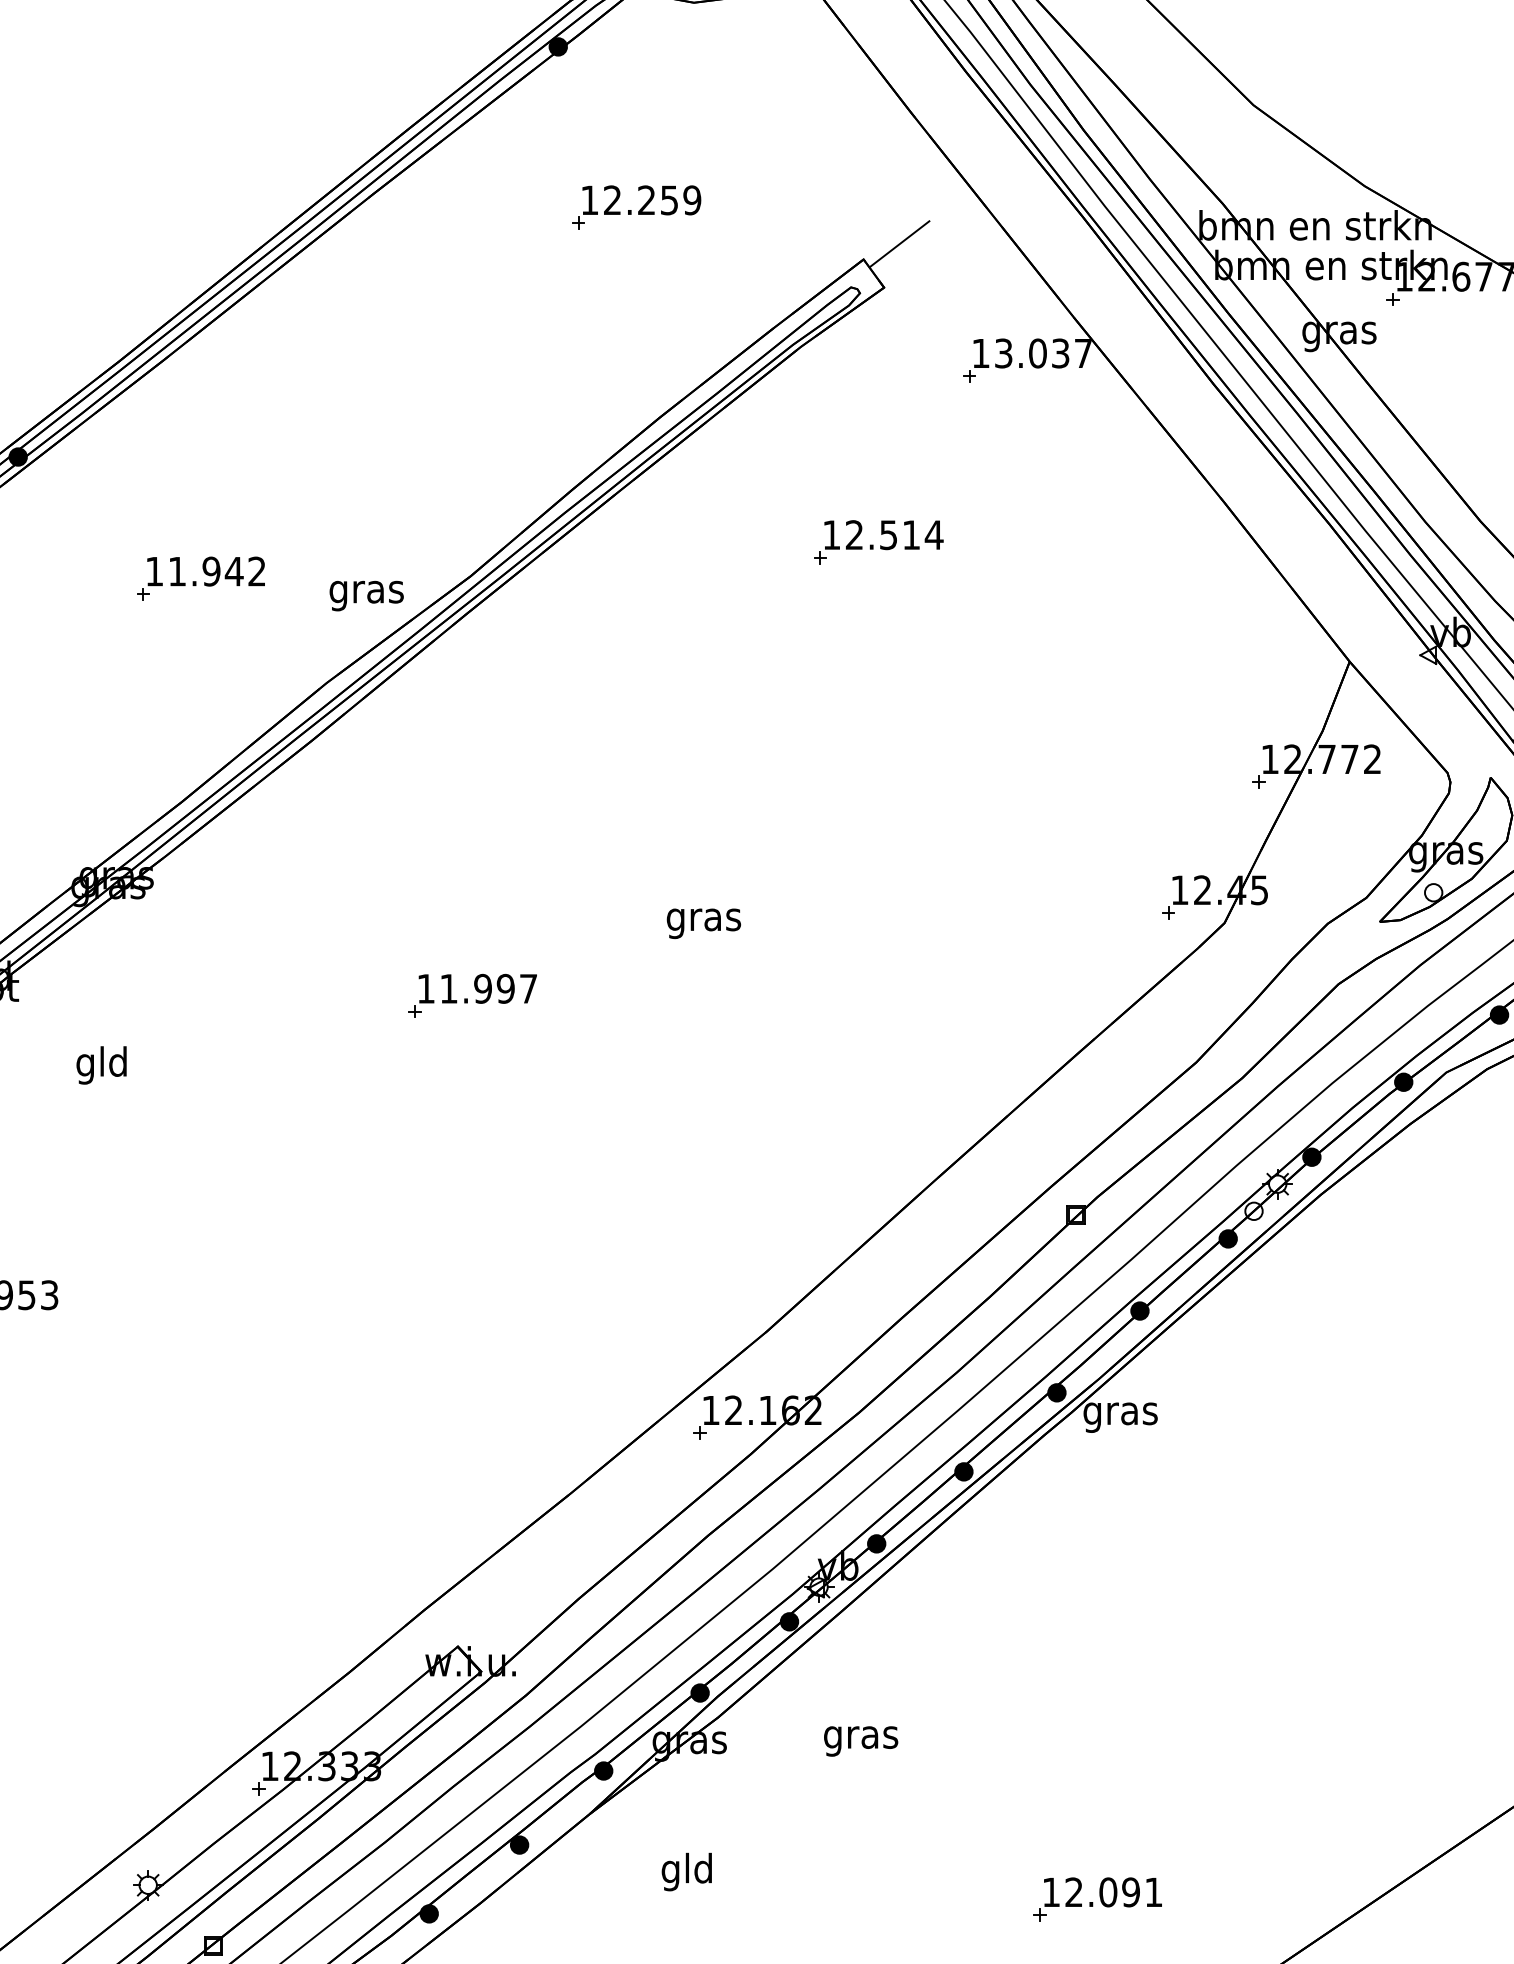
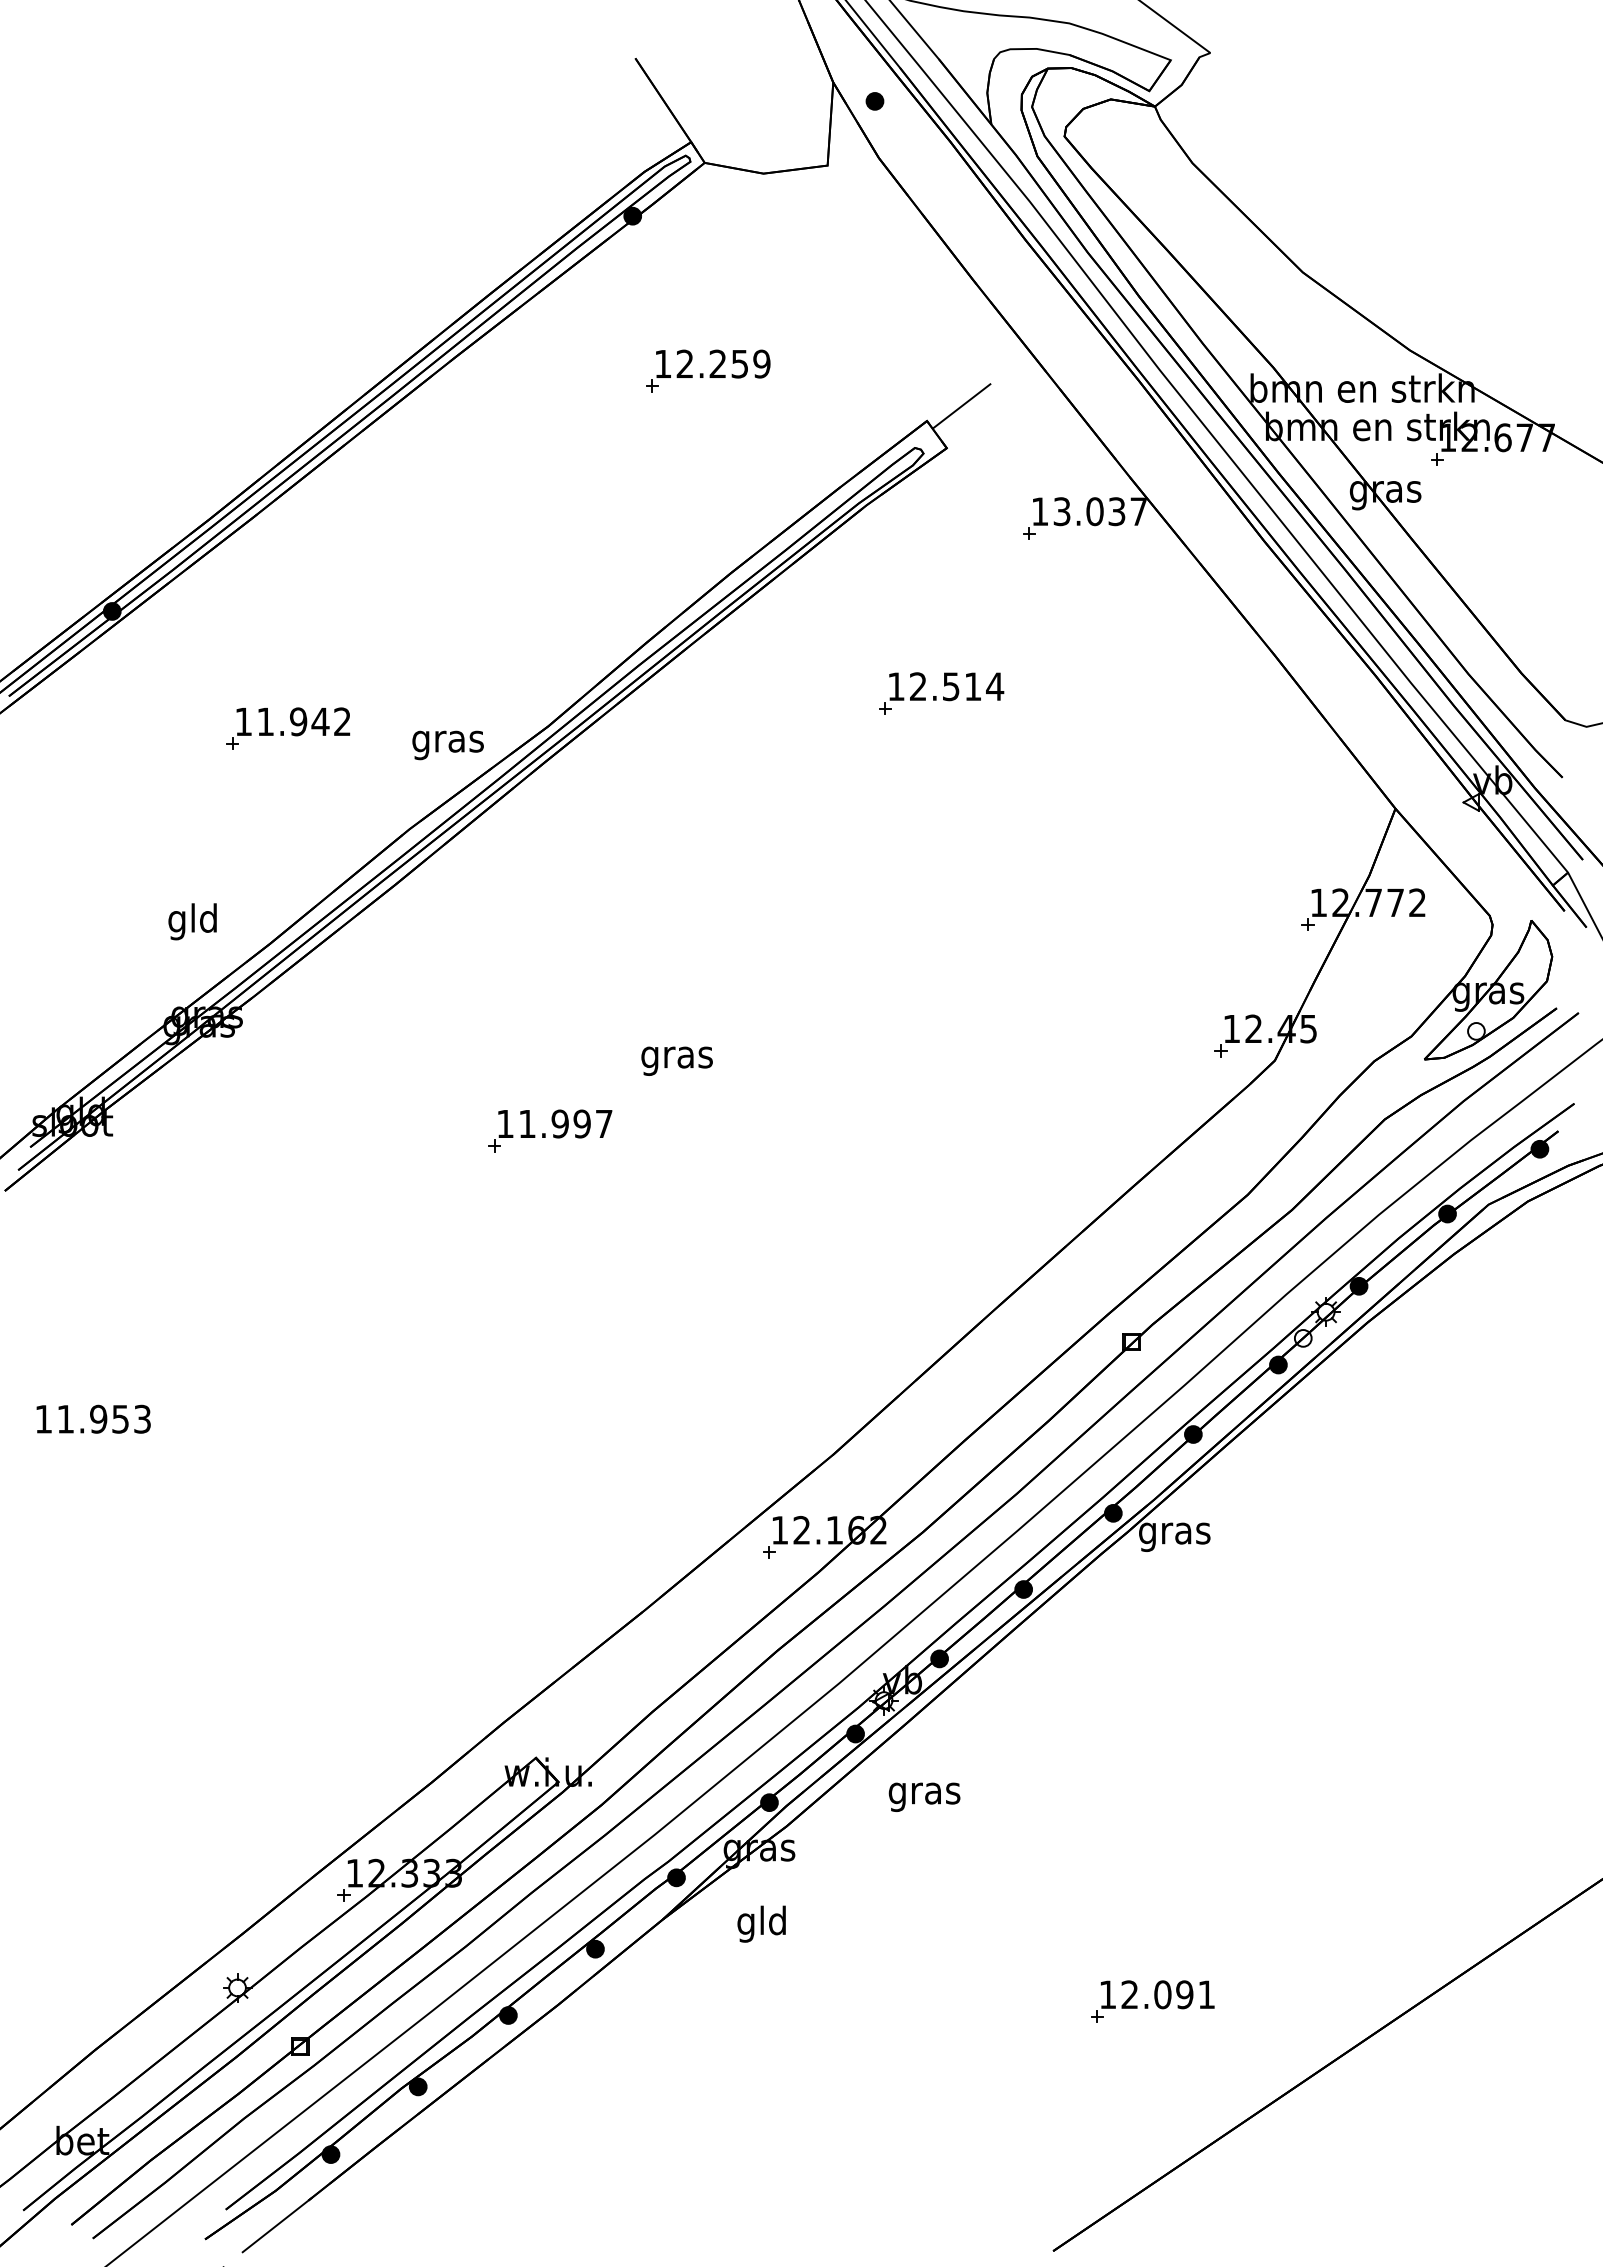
text: (703, 922) -> (676, 1060), moved
text: (101, 1065) -> (192, 921), moved
text: (860, 1740) -> (924, 1796), moved
text: (686, 1871) -> (761, 1923), moved

